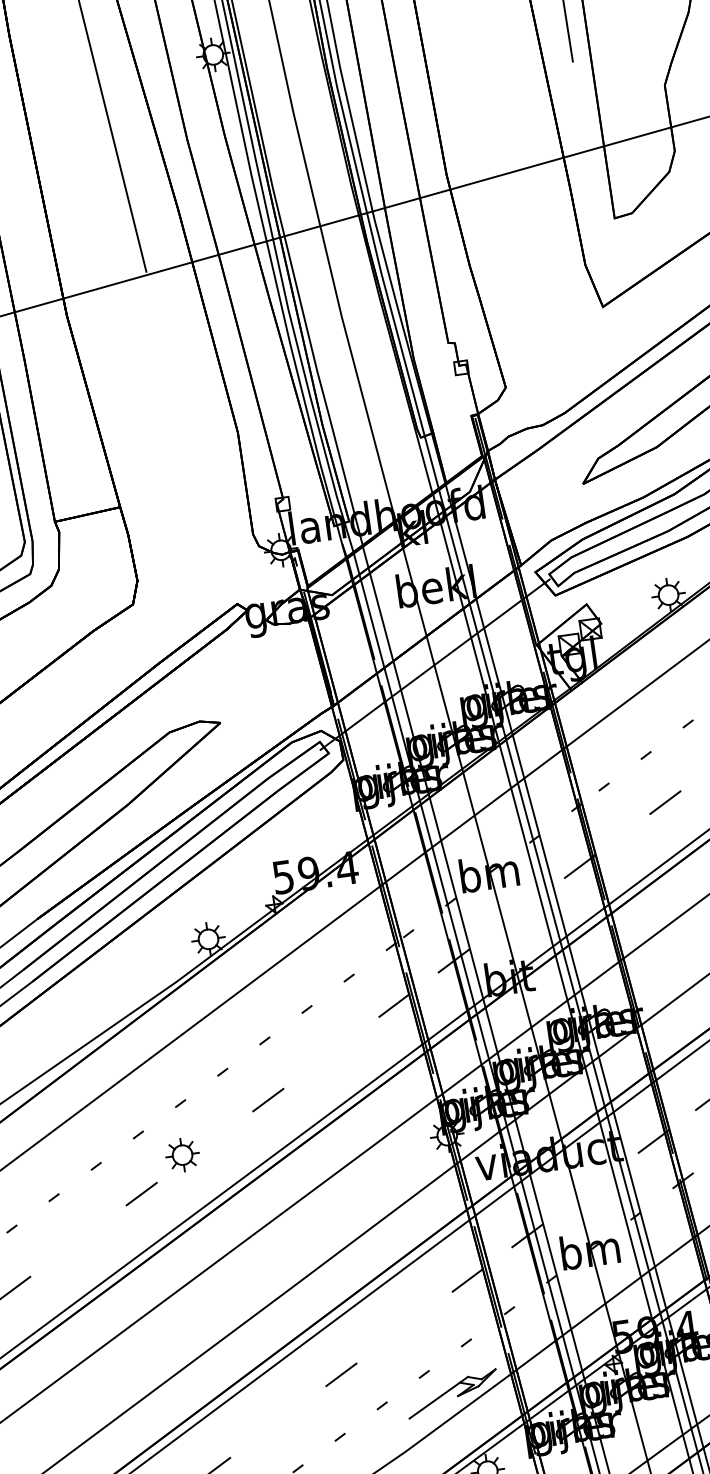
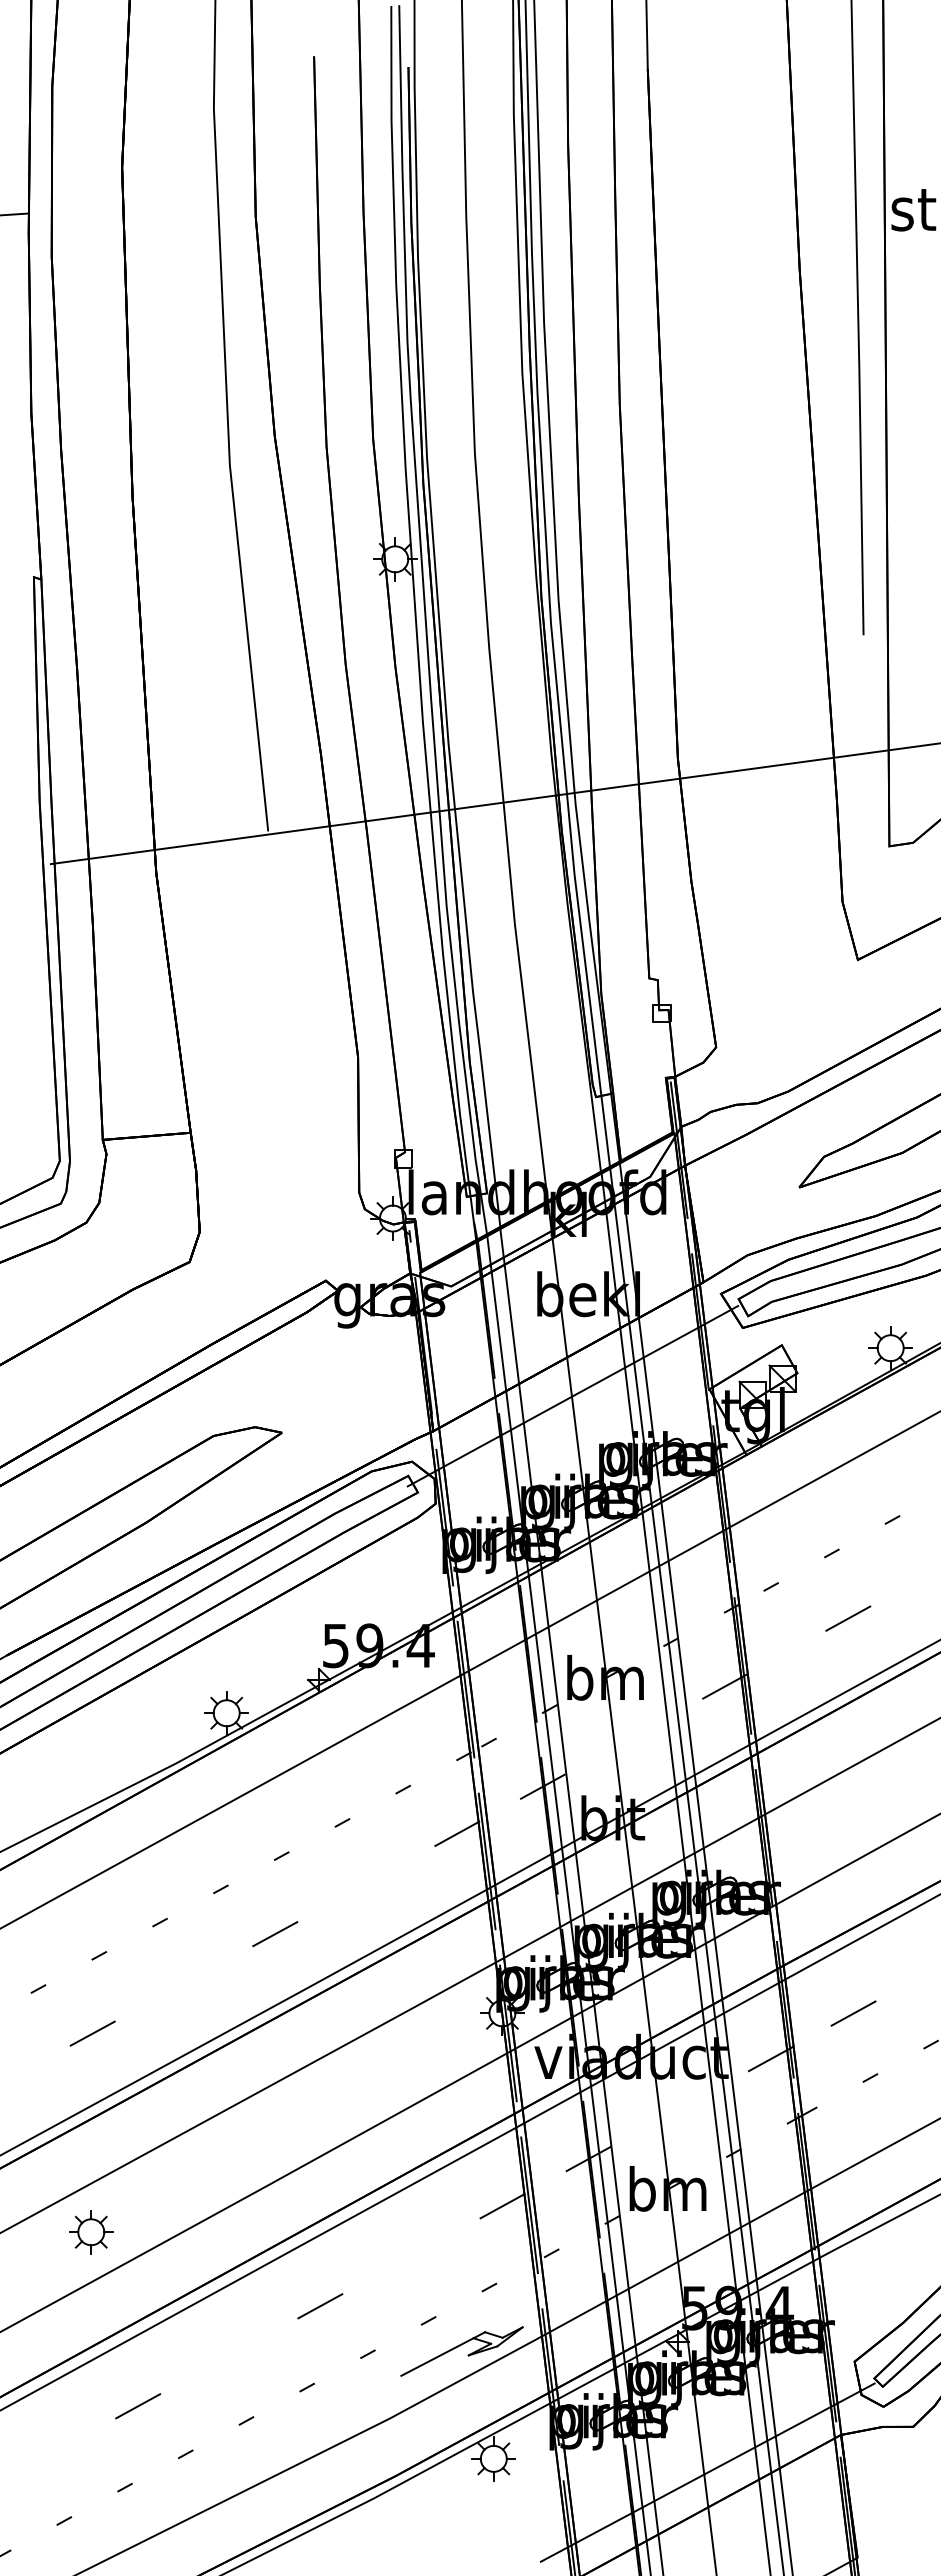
part: (182, 1155) -> (91, 2232), moved

